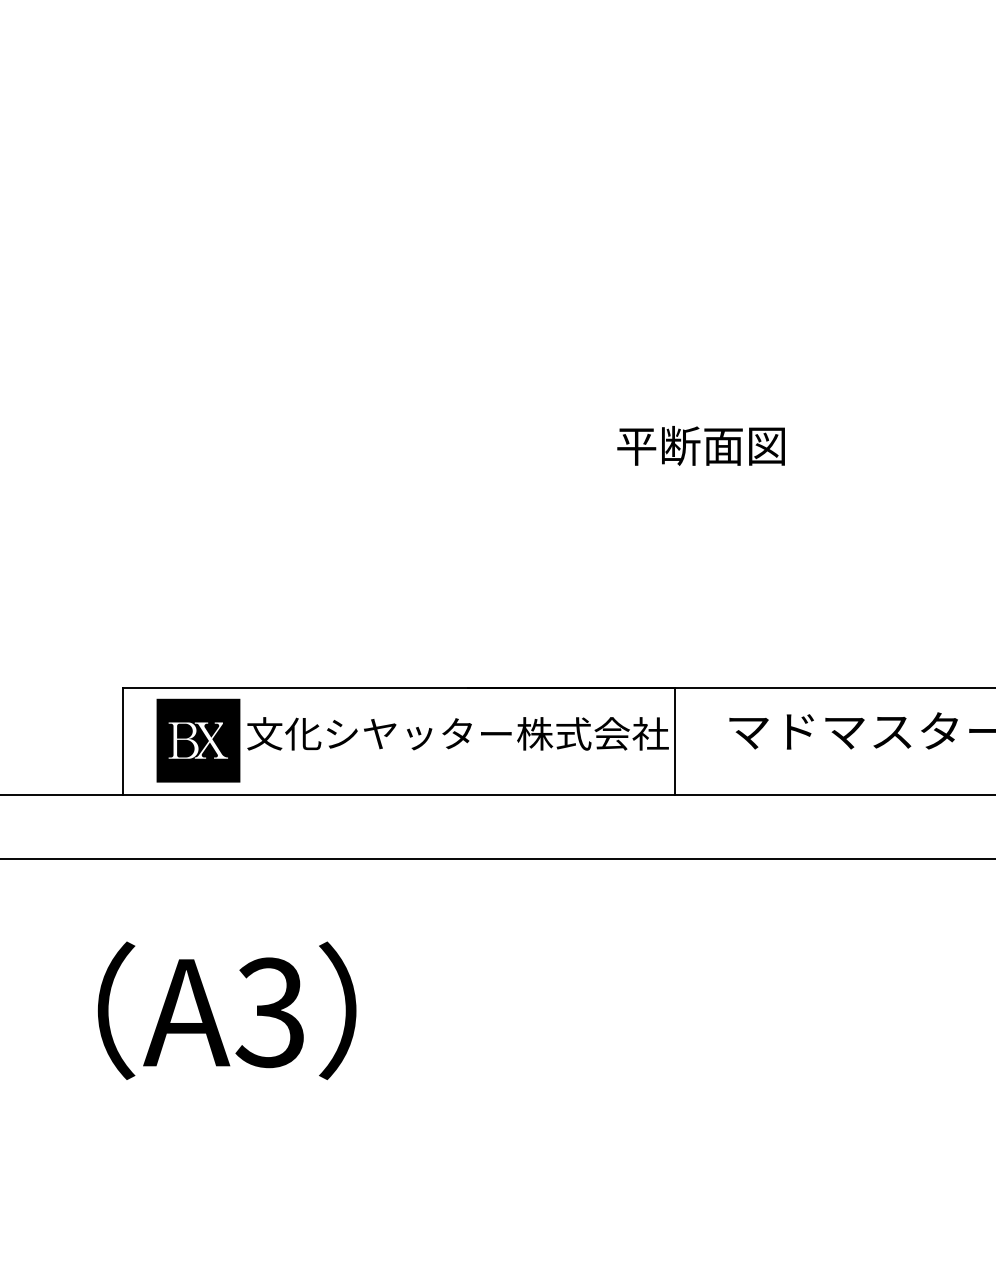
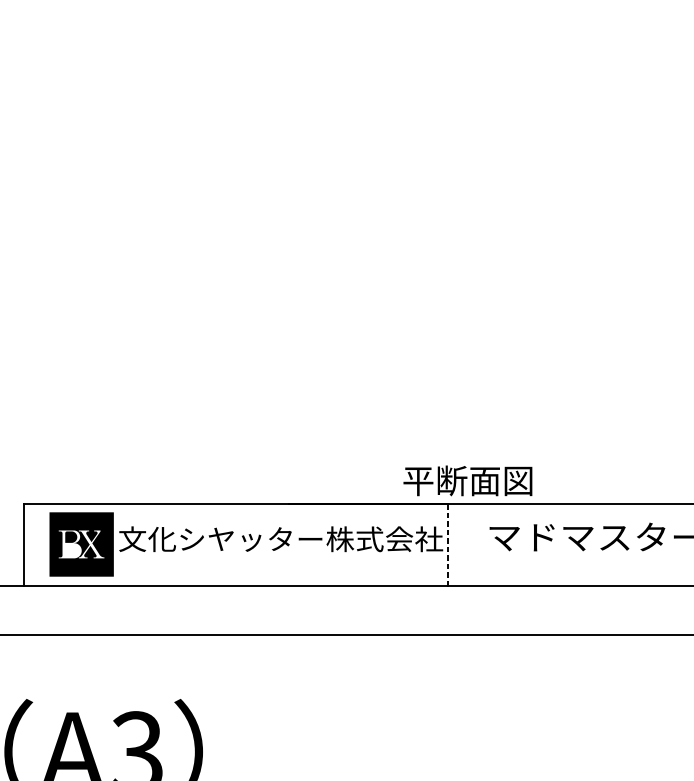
text: (700, 445) -> (467, 480), moved
line: (675, 740) -> (448, 544), solid -> dashed
fill: (185, 748) -> (71, 550), removed

